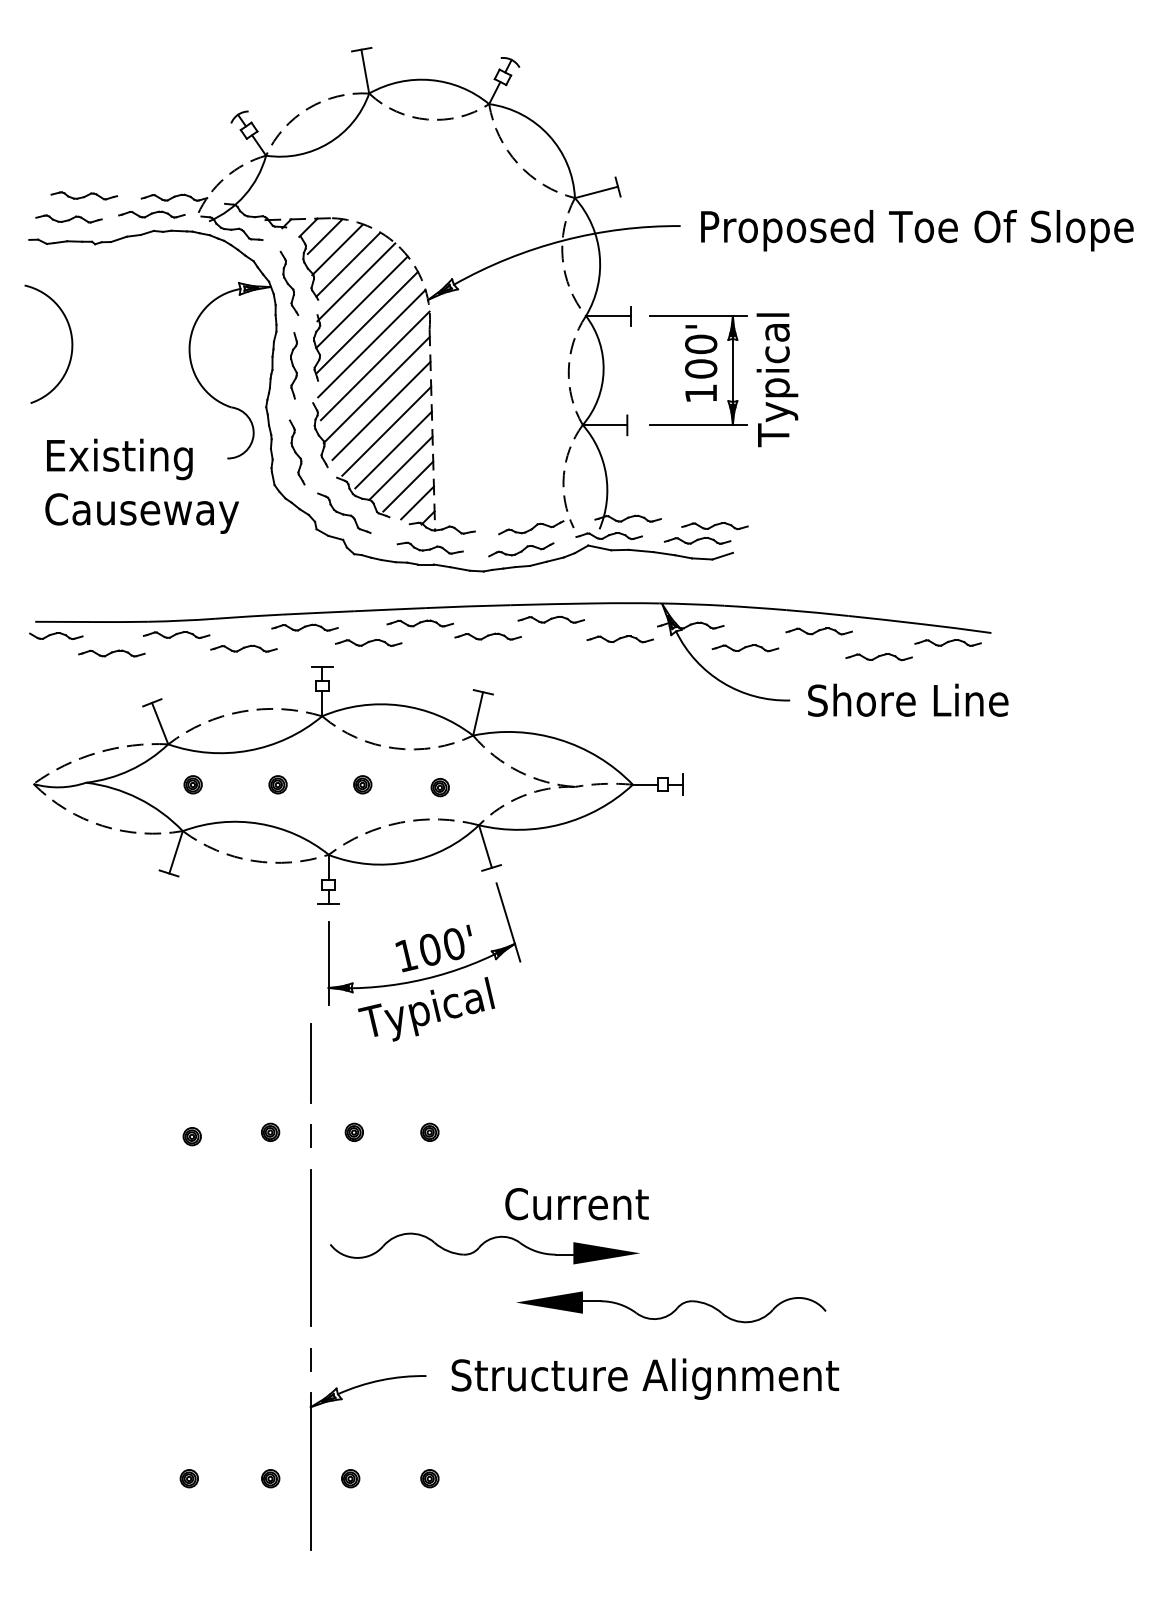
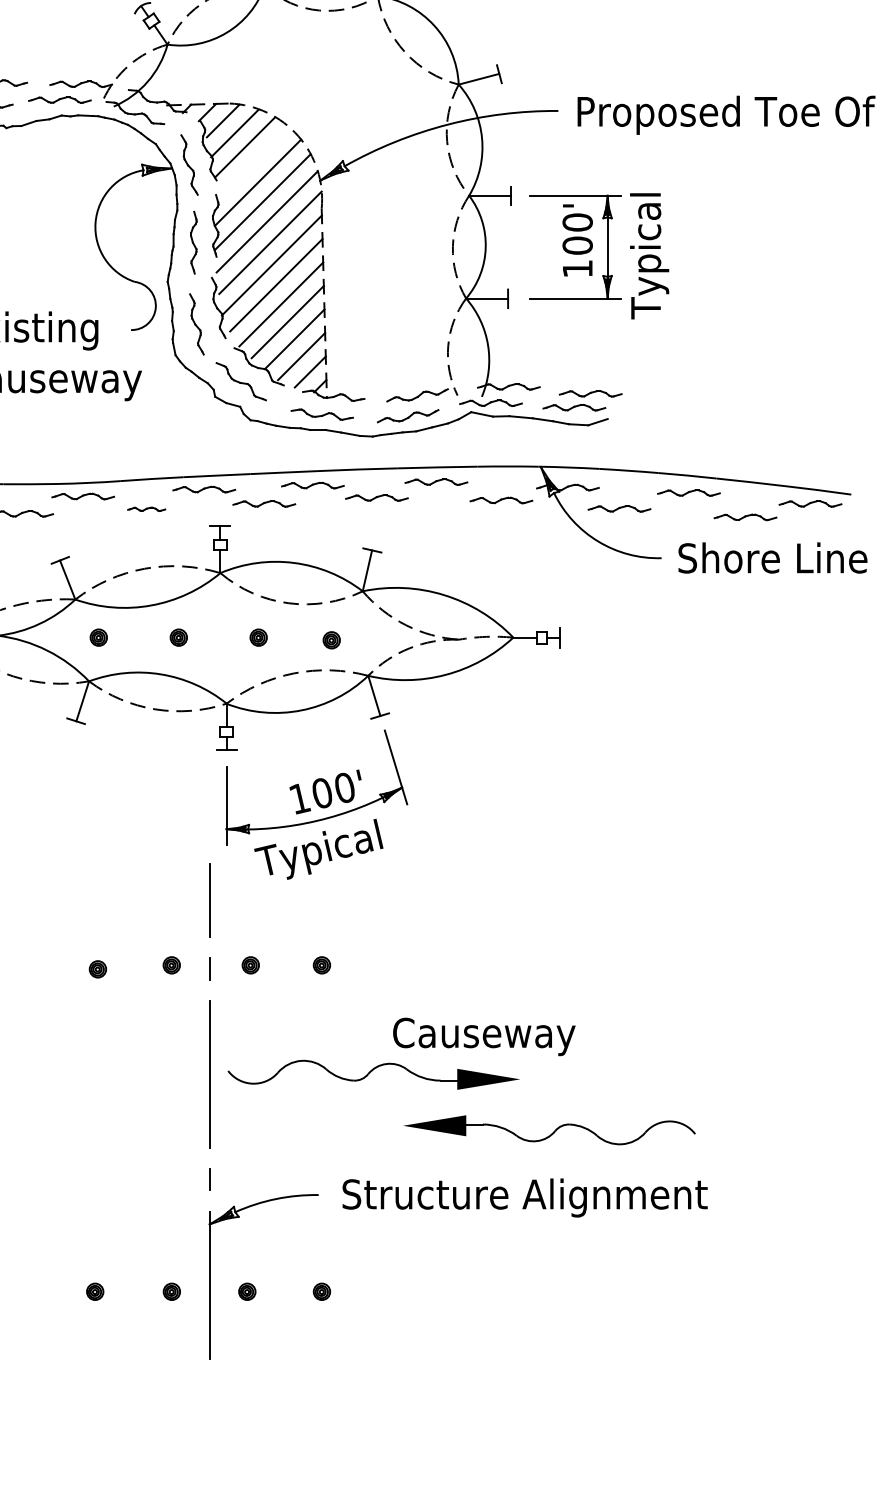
line: (356, 282) -> (252, 164), removed
part: (243, 648) -> (146, 509), size x0.6
text: (615, 1208) -> (496, 1037), Current -> Causeway

